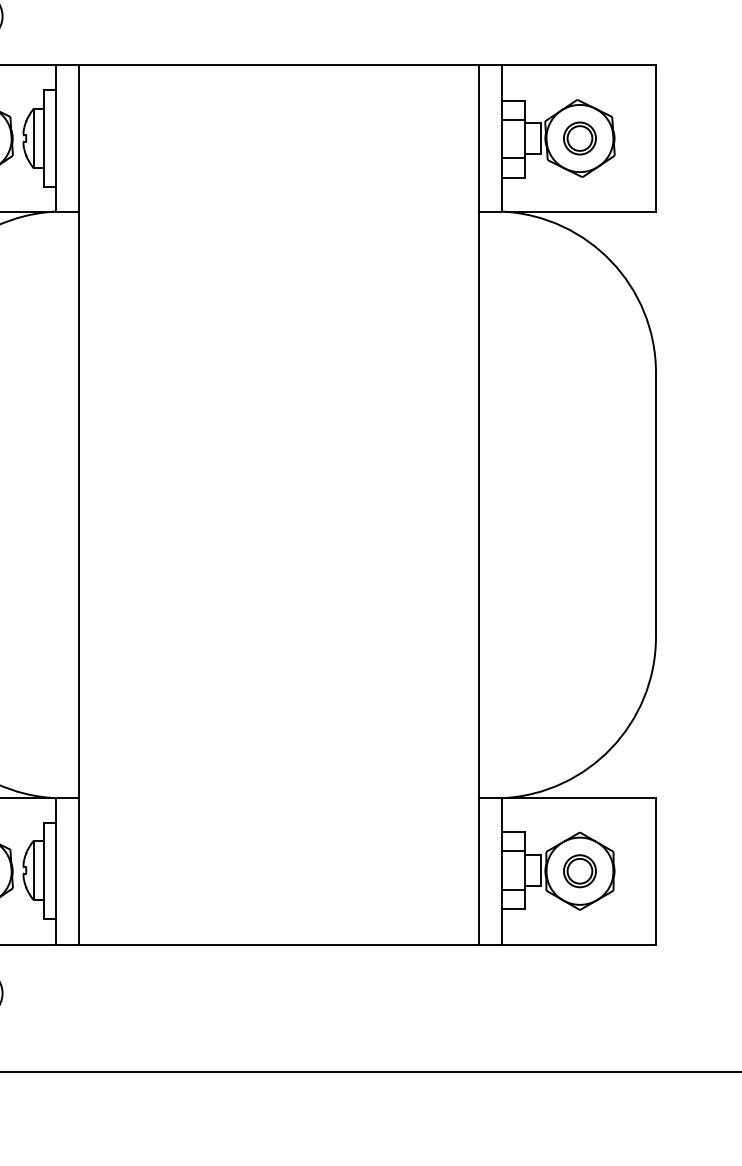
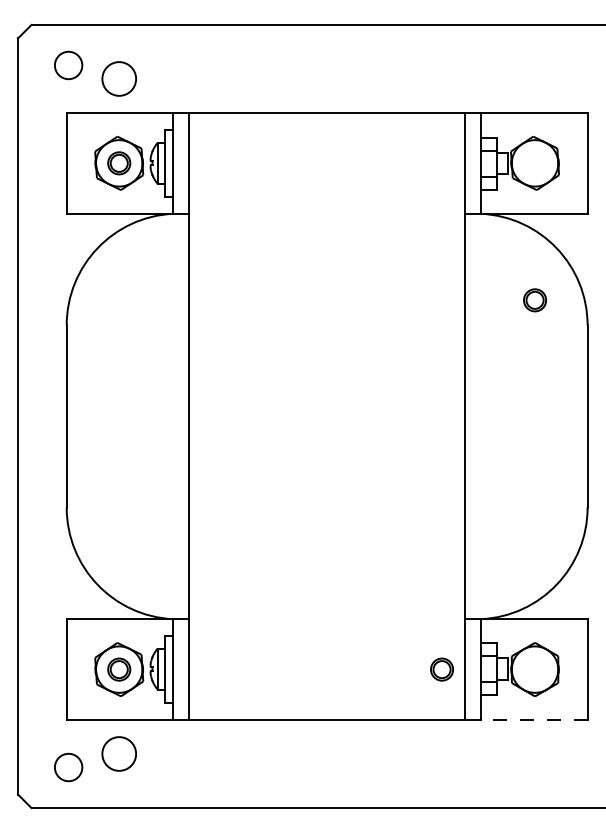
part: (579, 138) -> (534, 300), moved
part: (579, 871) -> (441, 669), moved
line: (577, 944) -> (533, 720), solid -> dashed

